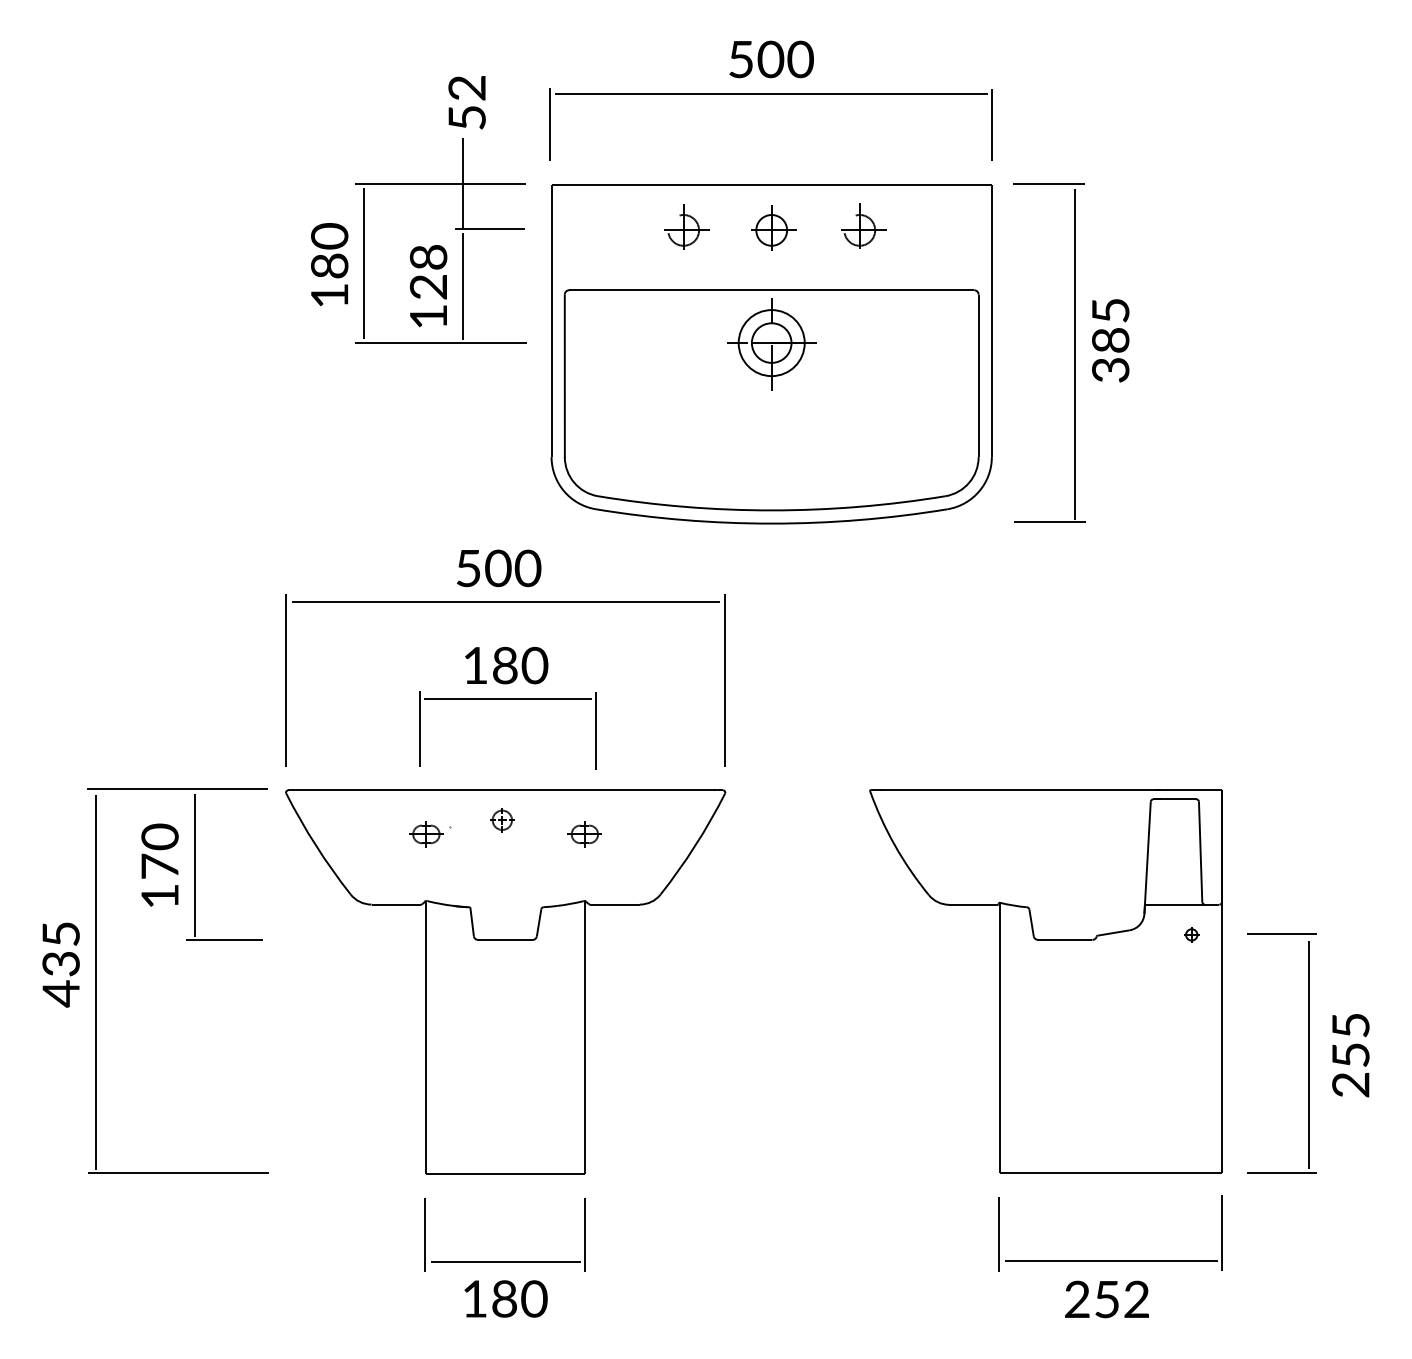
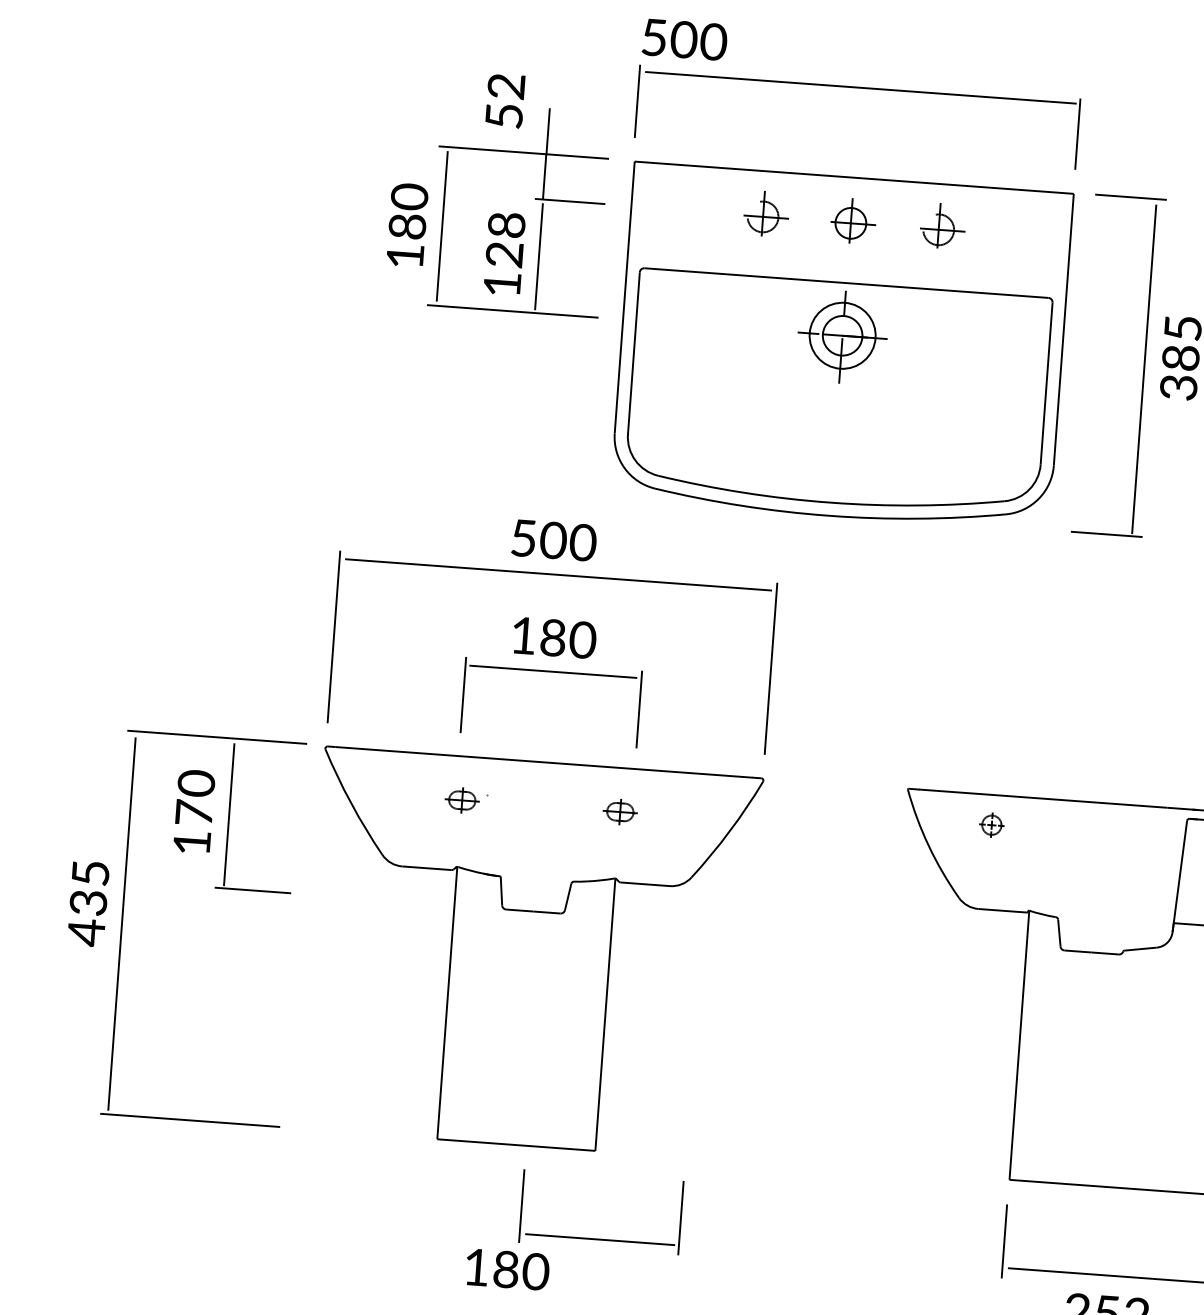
text: (771, 59) -> (684, 39), moved
text: (466, 102) -> (504, 100), moved
part: (502, 820) -> (991, 825), moved
part: (504, 1261) -> (598, 1238), moved

